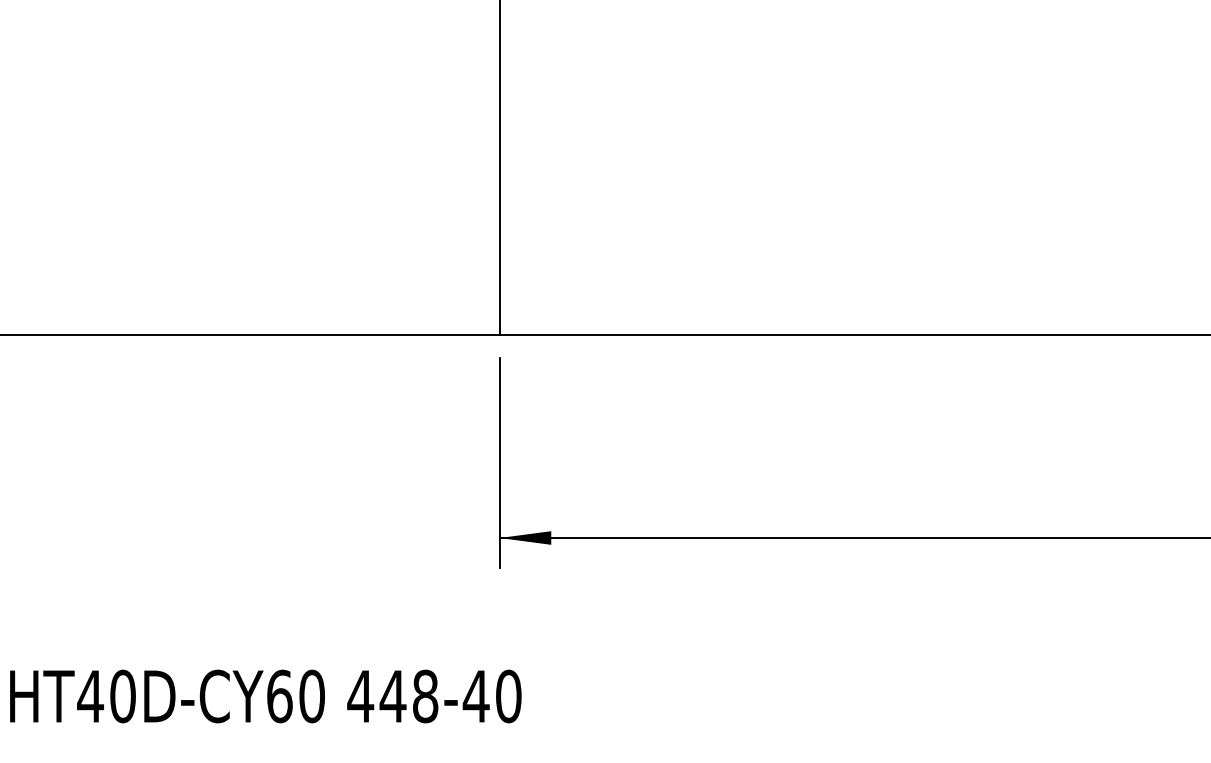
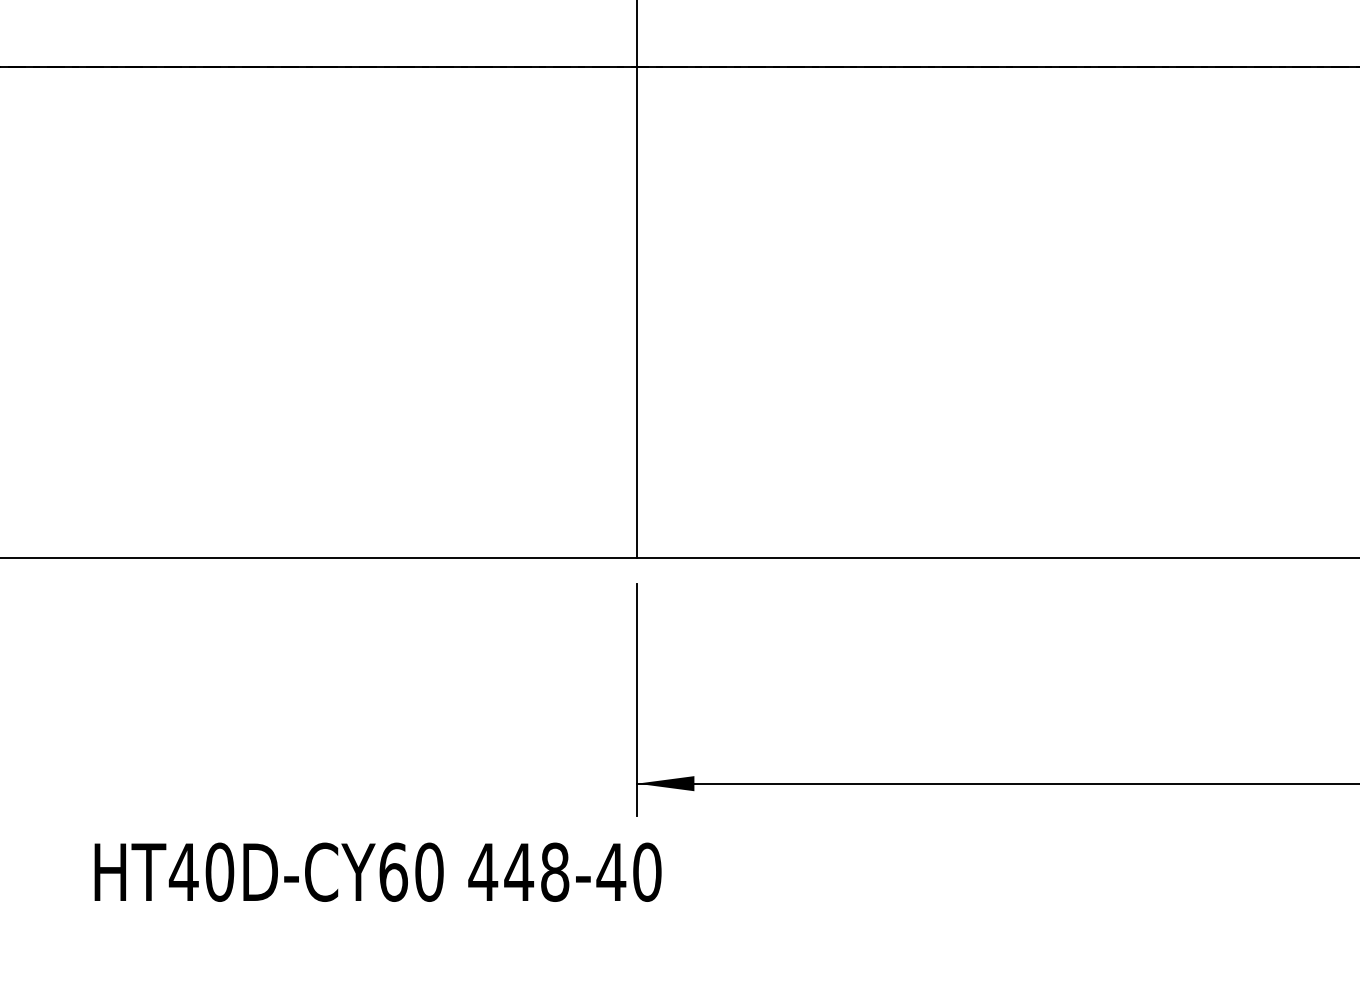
text: (265, 695) -> (377, 871), moved

